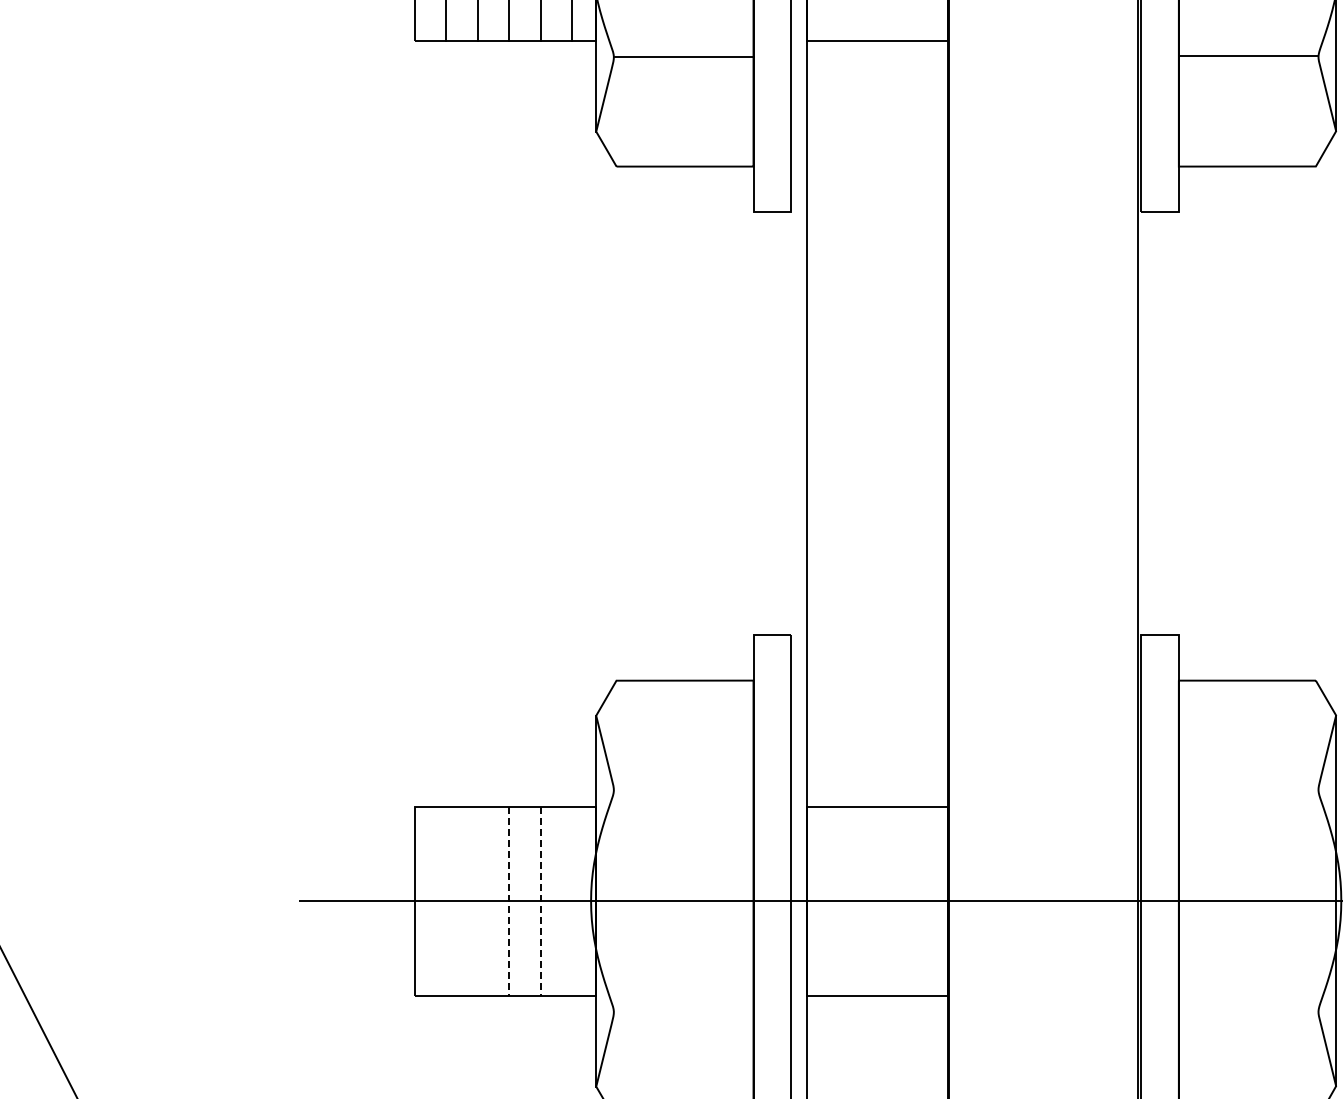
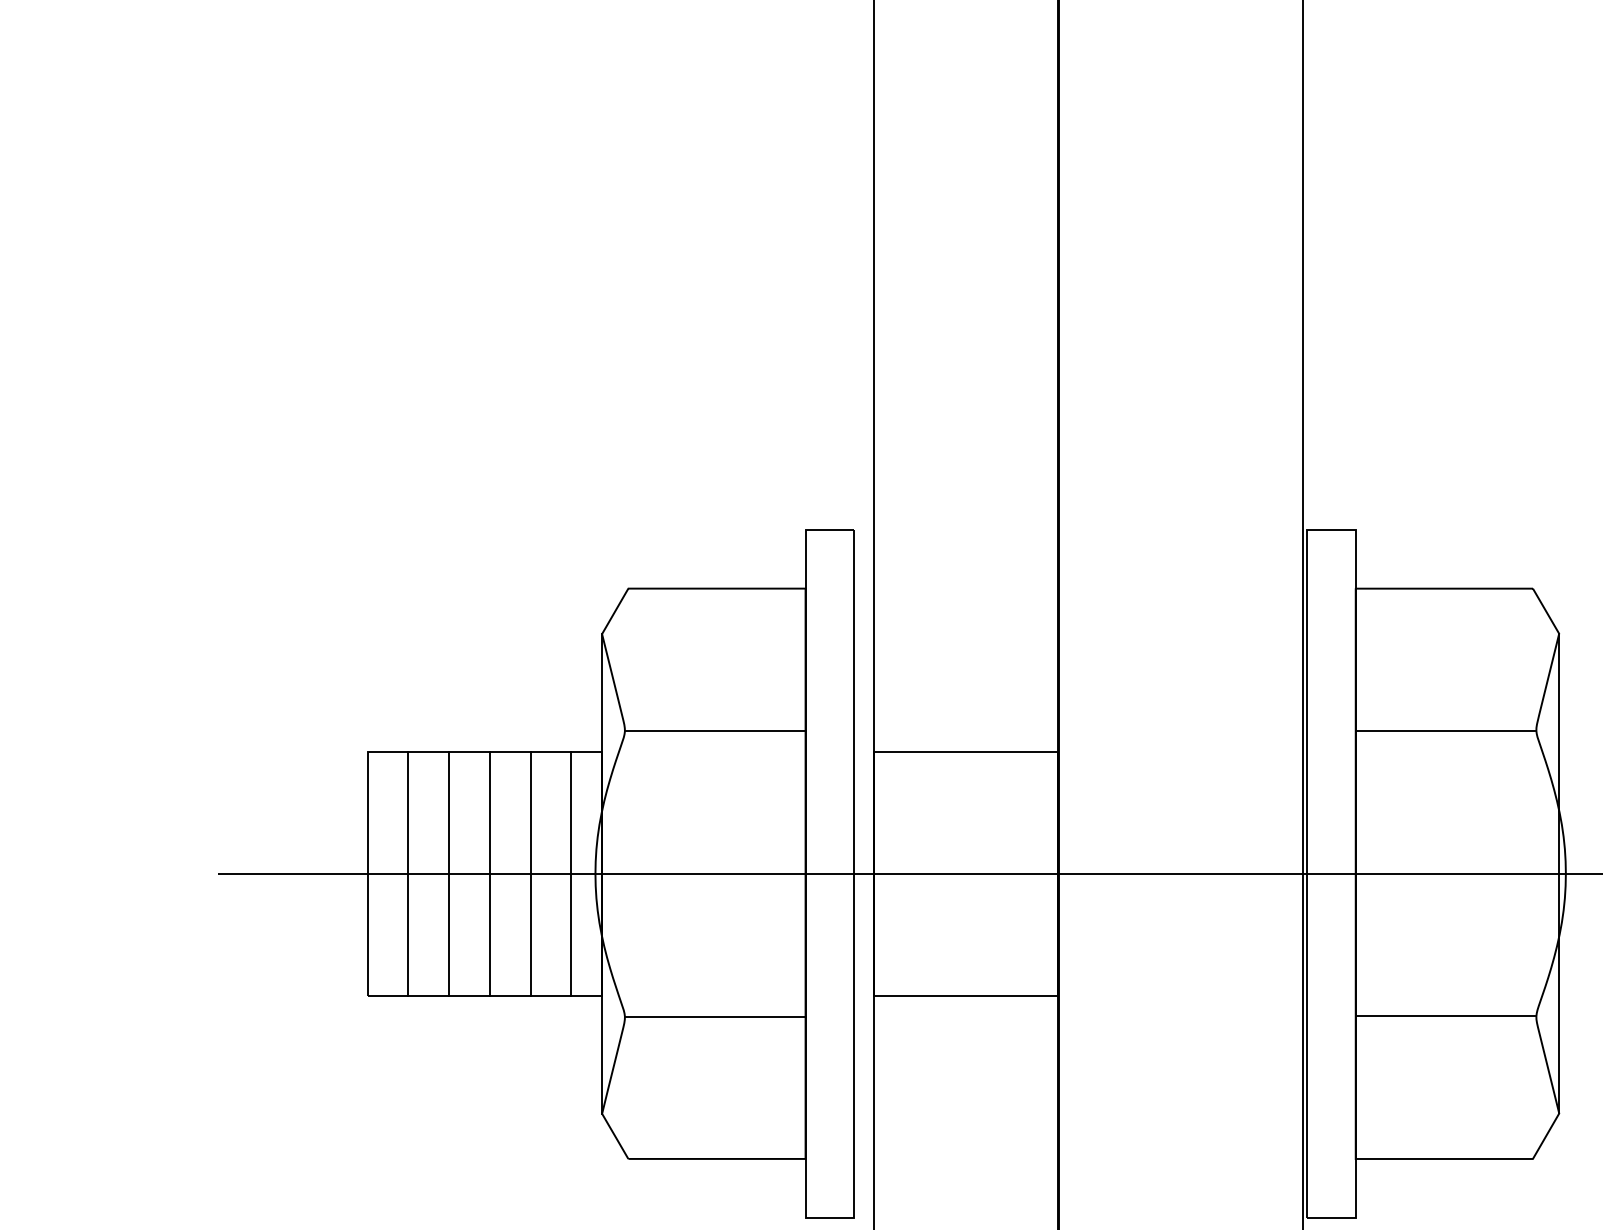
line: (683, 790) -> (714, 730), added
line: (1247, 790) -> (1444, 730), added
line: (446, 900) -> (408, 873), added
line: (477, 900) -> (448, 873), added
line: (572, 900) -> (571, 873), added
line: (509, 901) -> (489, 874), dashed -> solid
line: (540, 901) -> (530, 874), dashed -> solid
line: (683, 1011) -> (714, 1016), added
line: (1247, 1011) -> (1444, 1016), added

